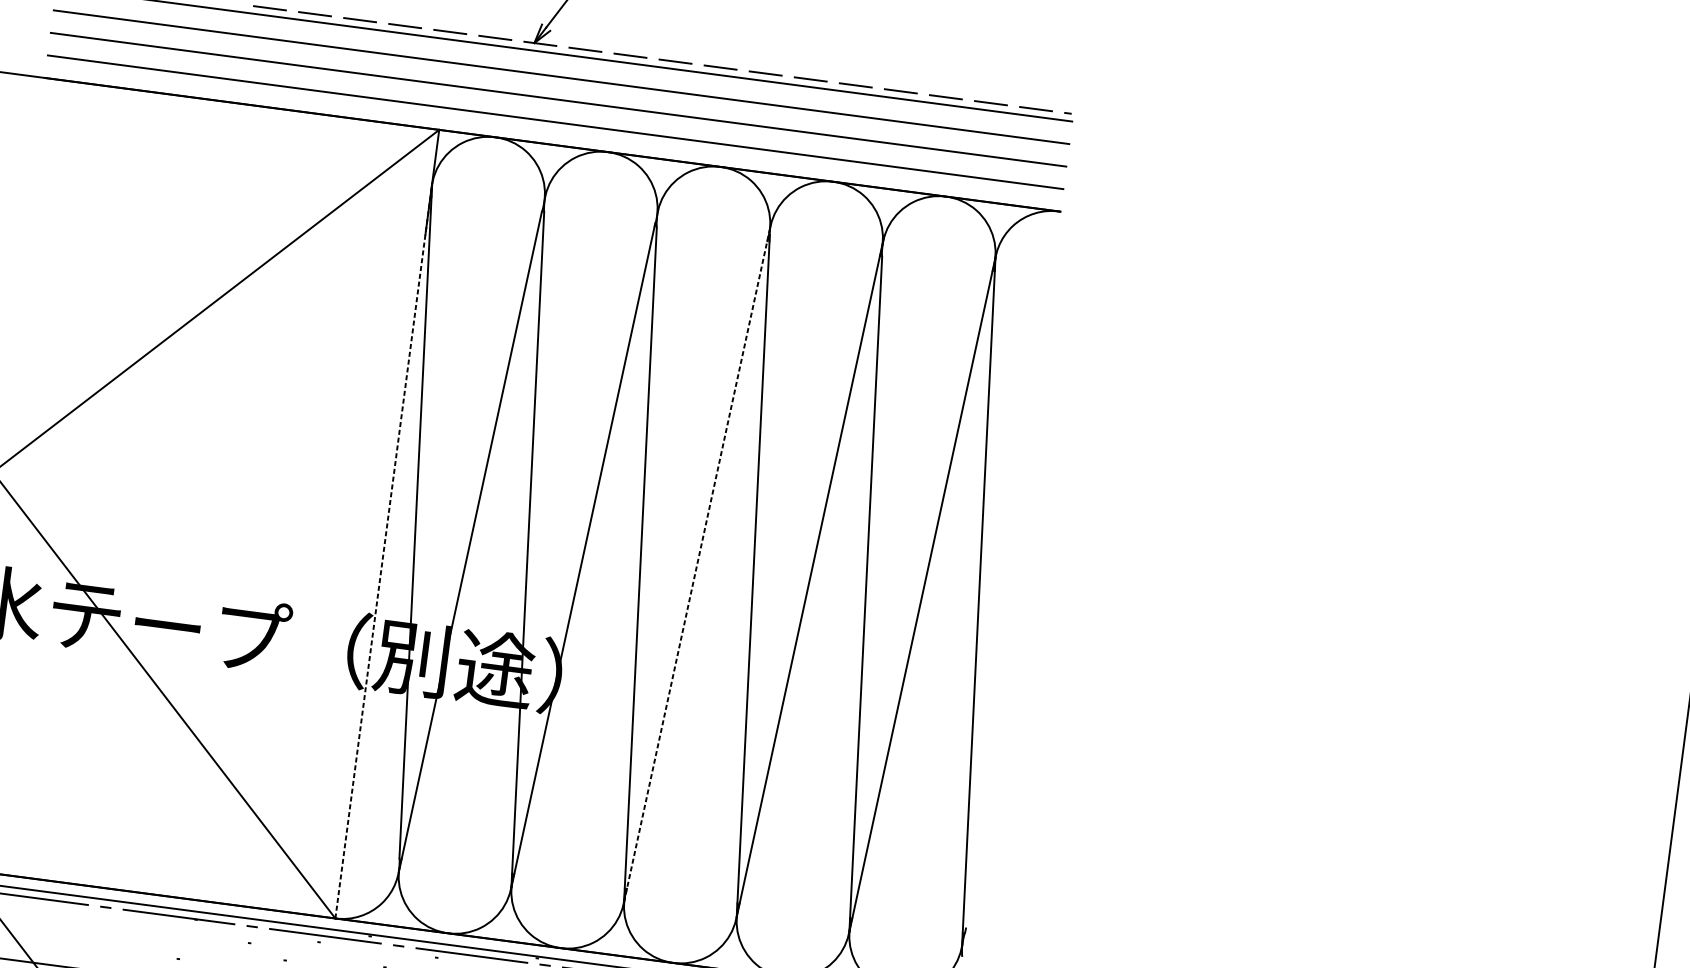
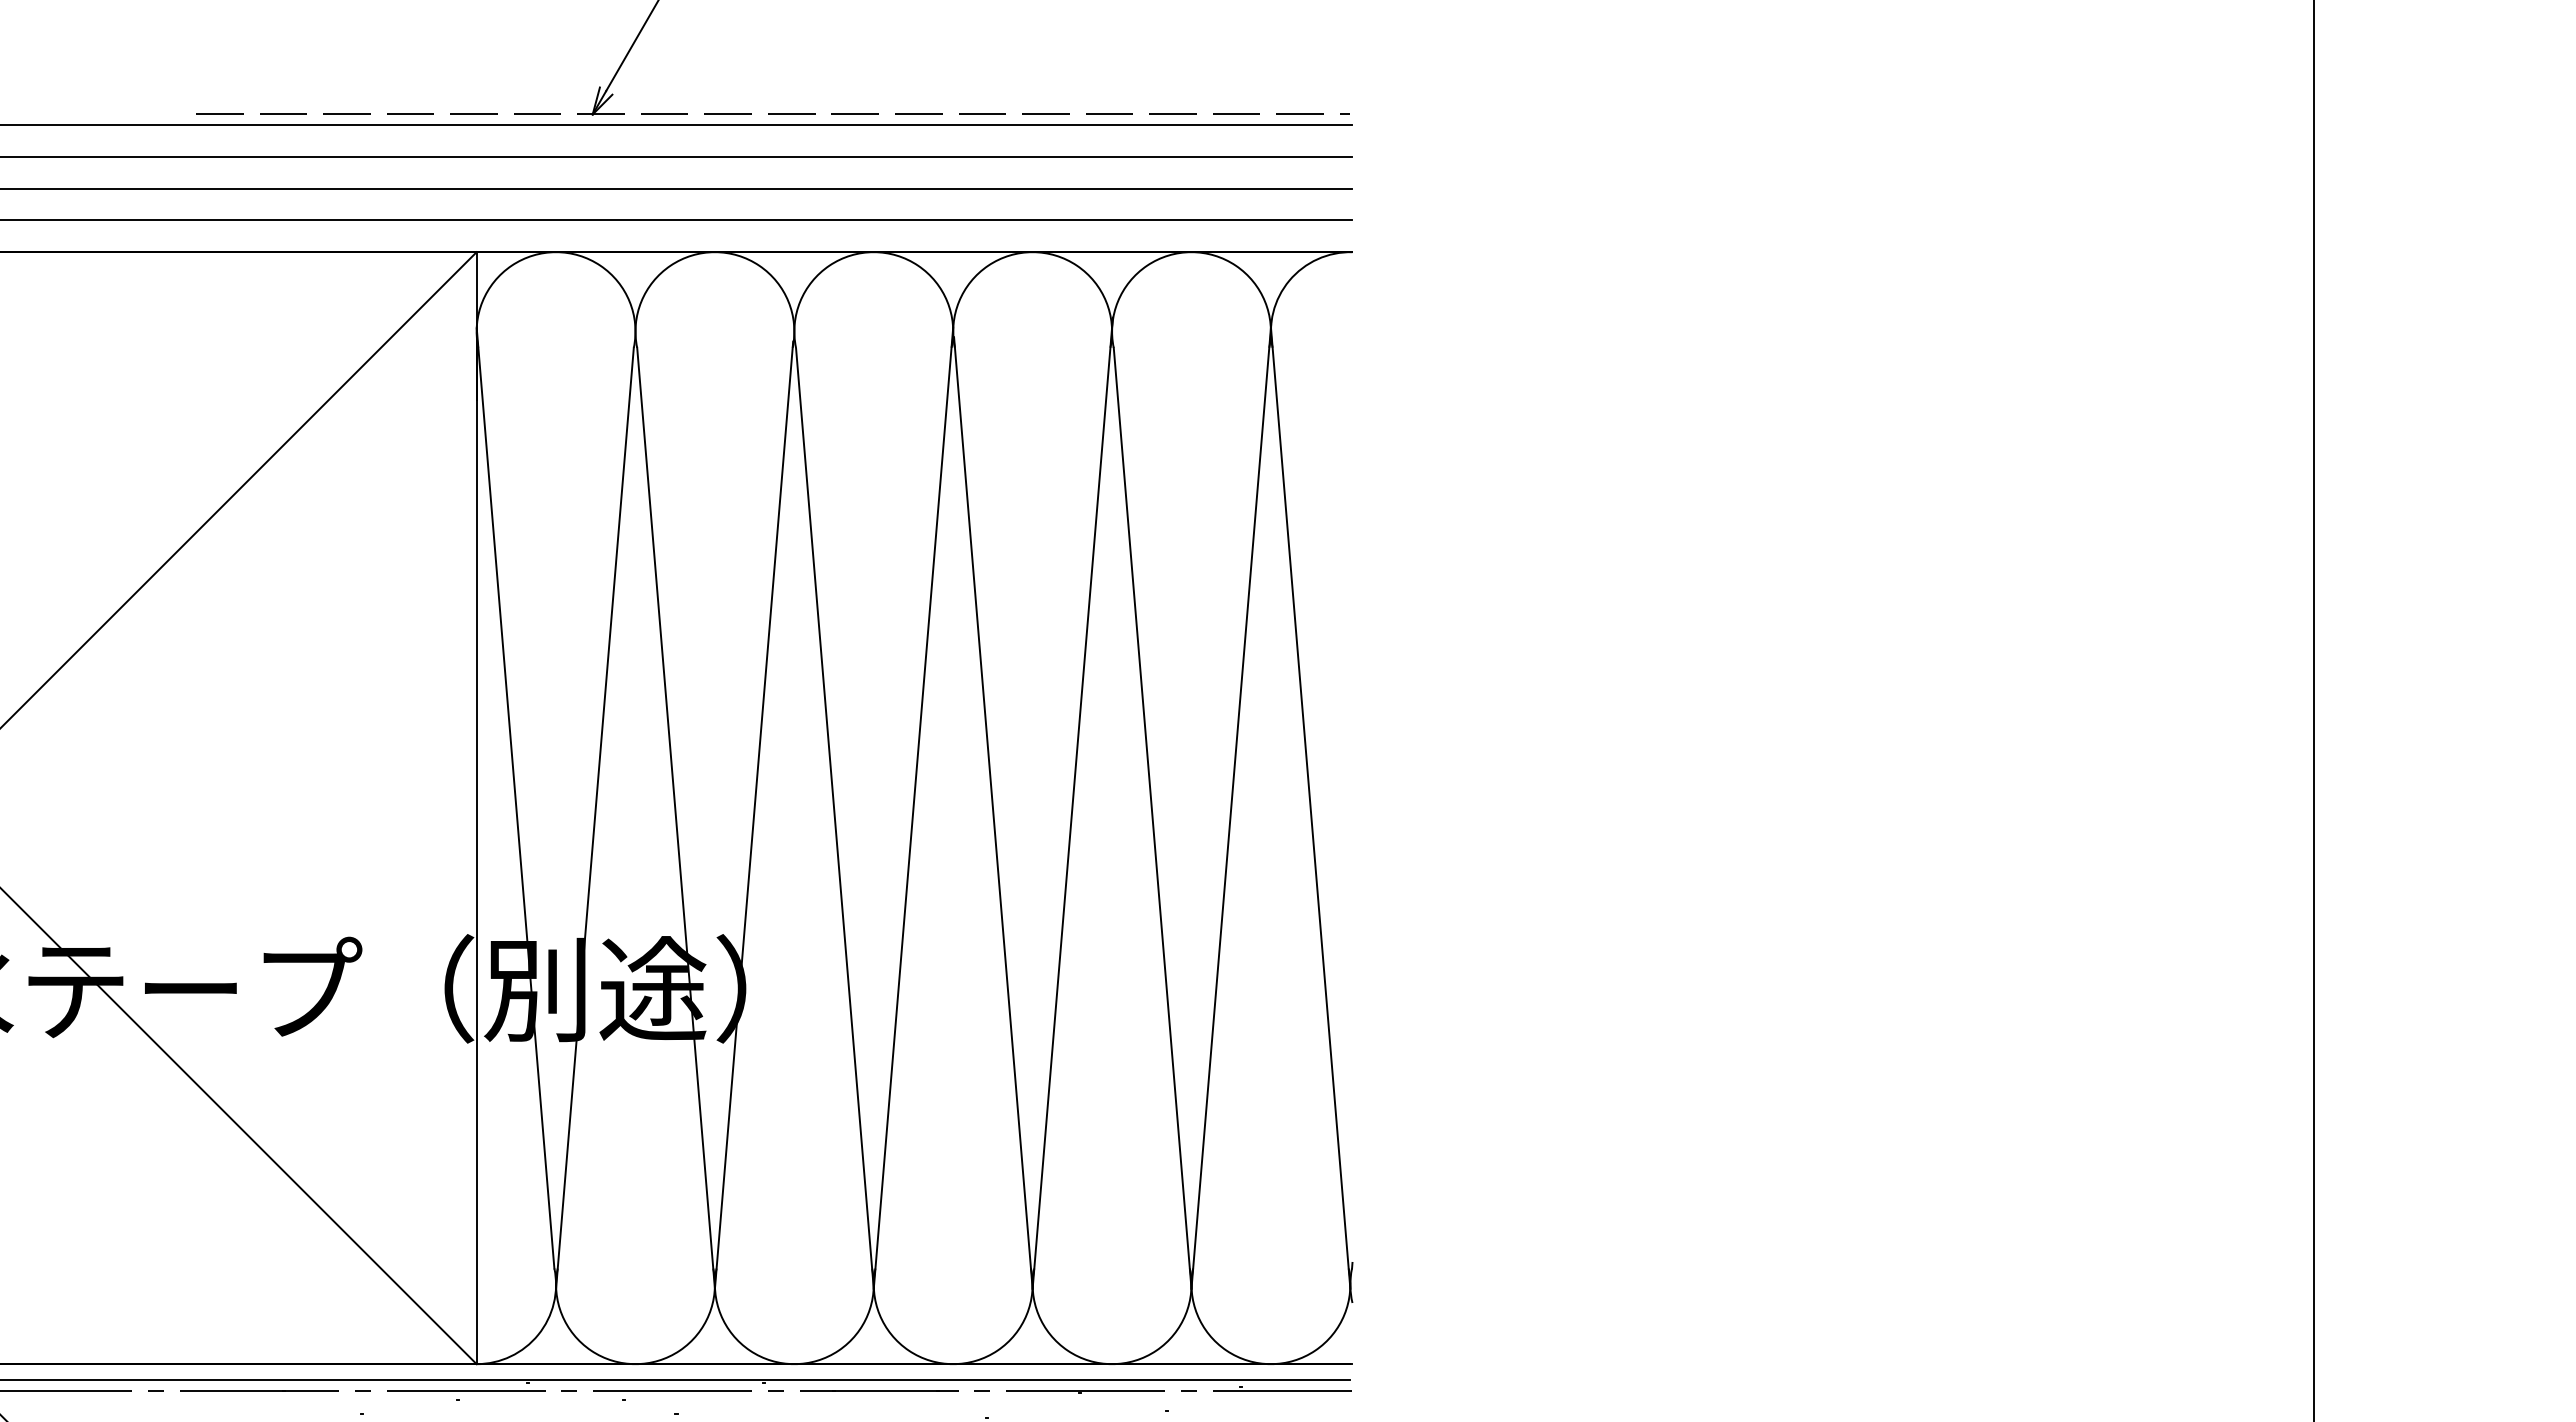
line: (383, 552) -> (476, 847), dashed -> solid
line: (697, 564) -> (913, 807), dashed -> solid

